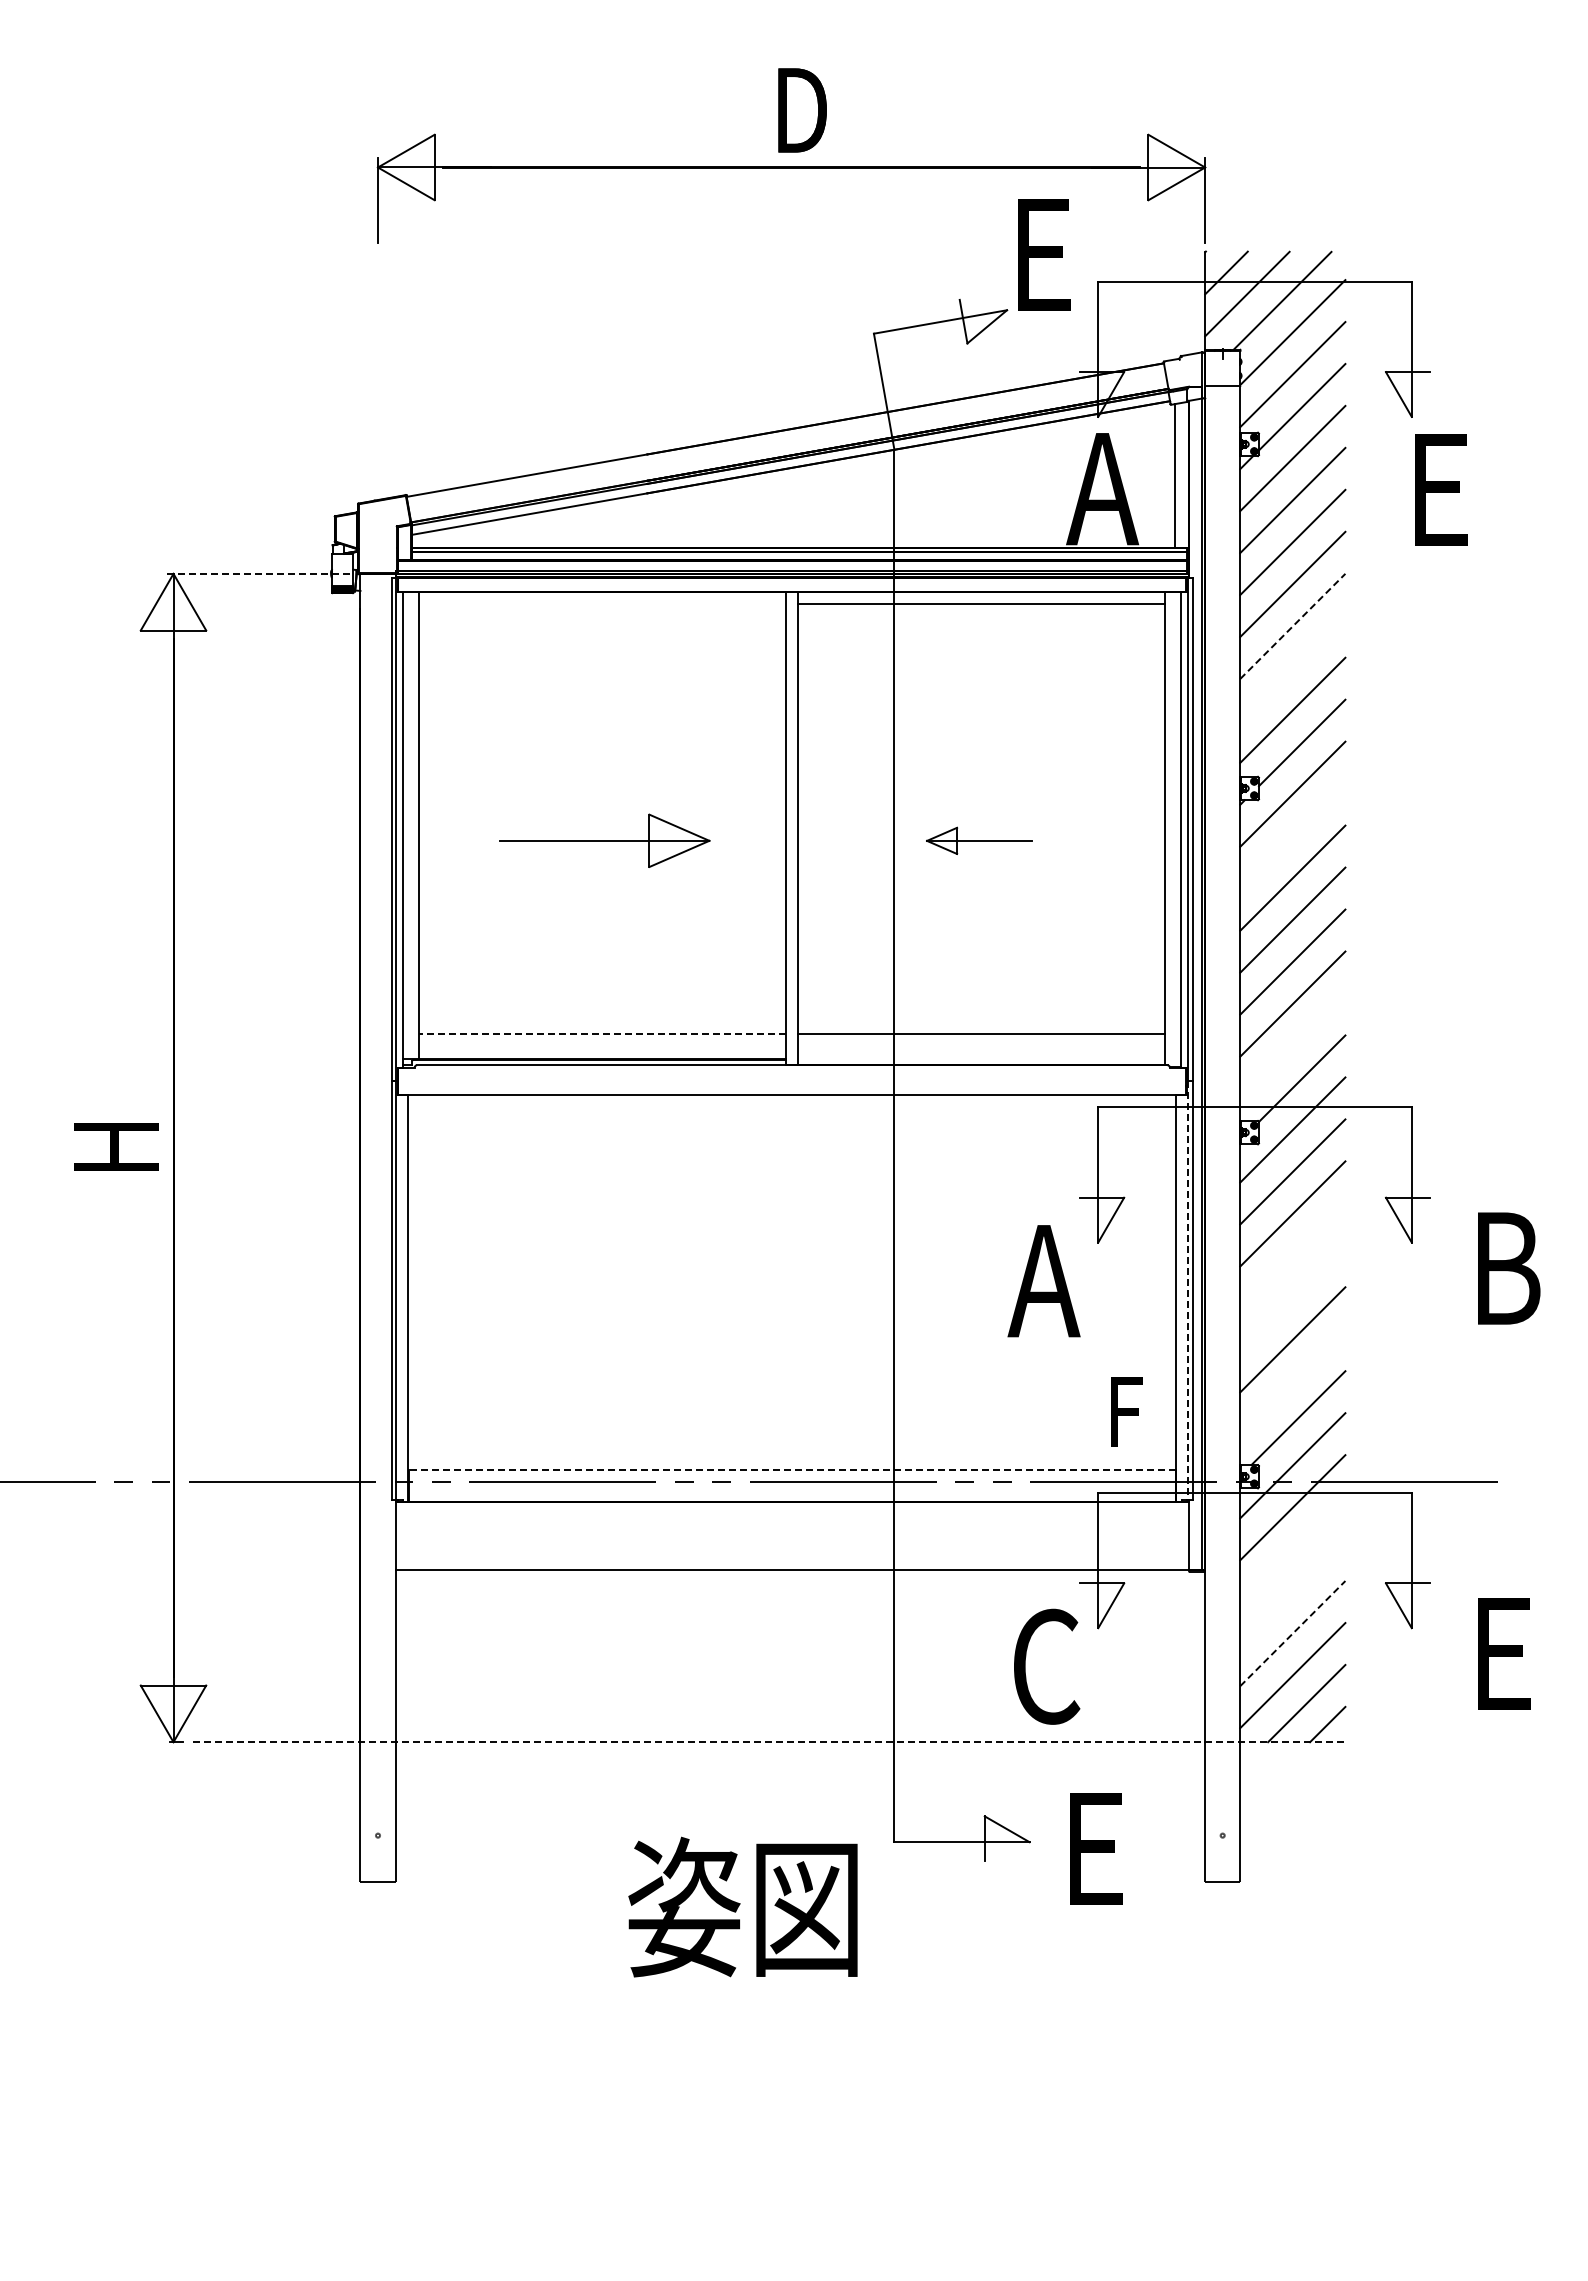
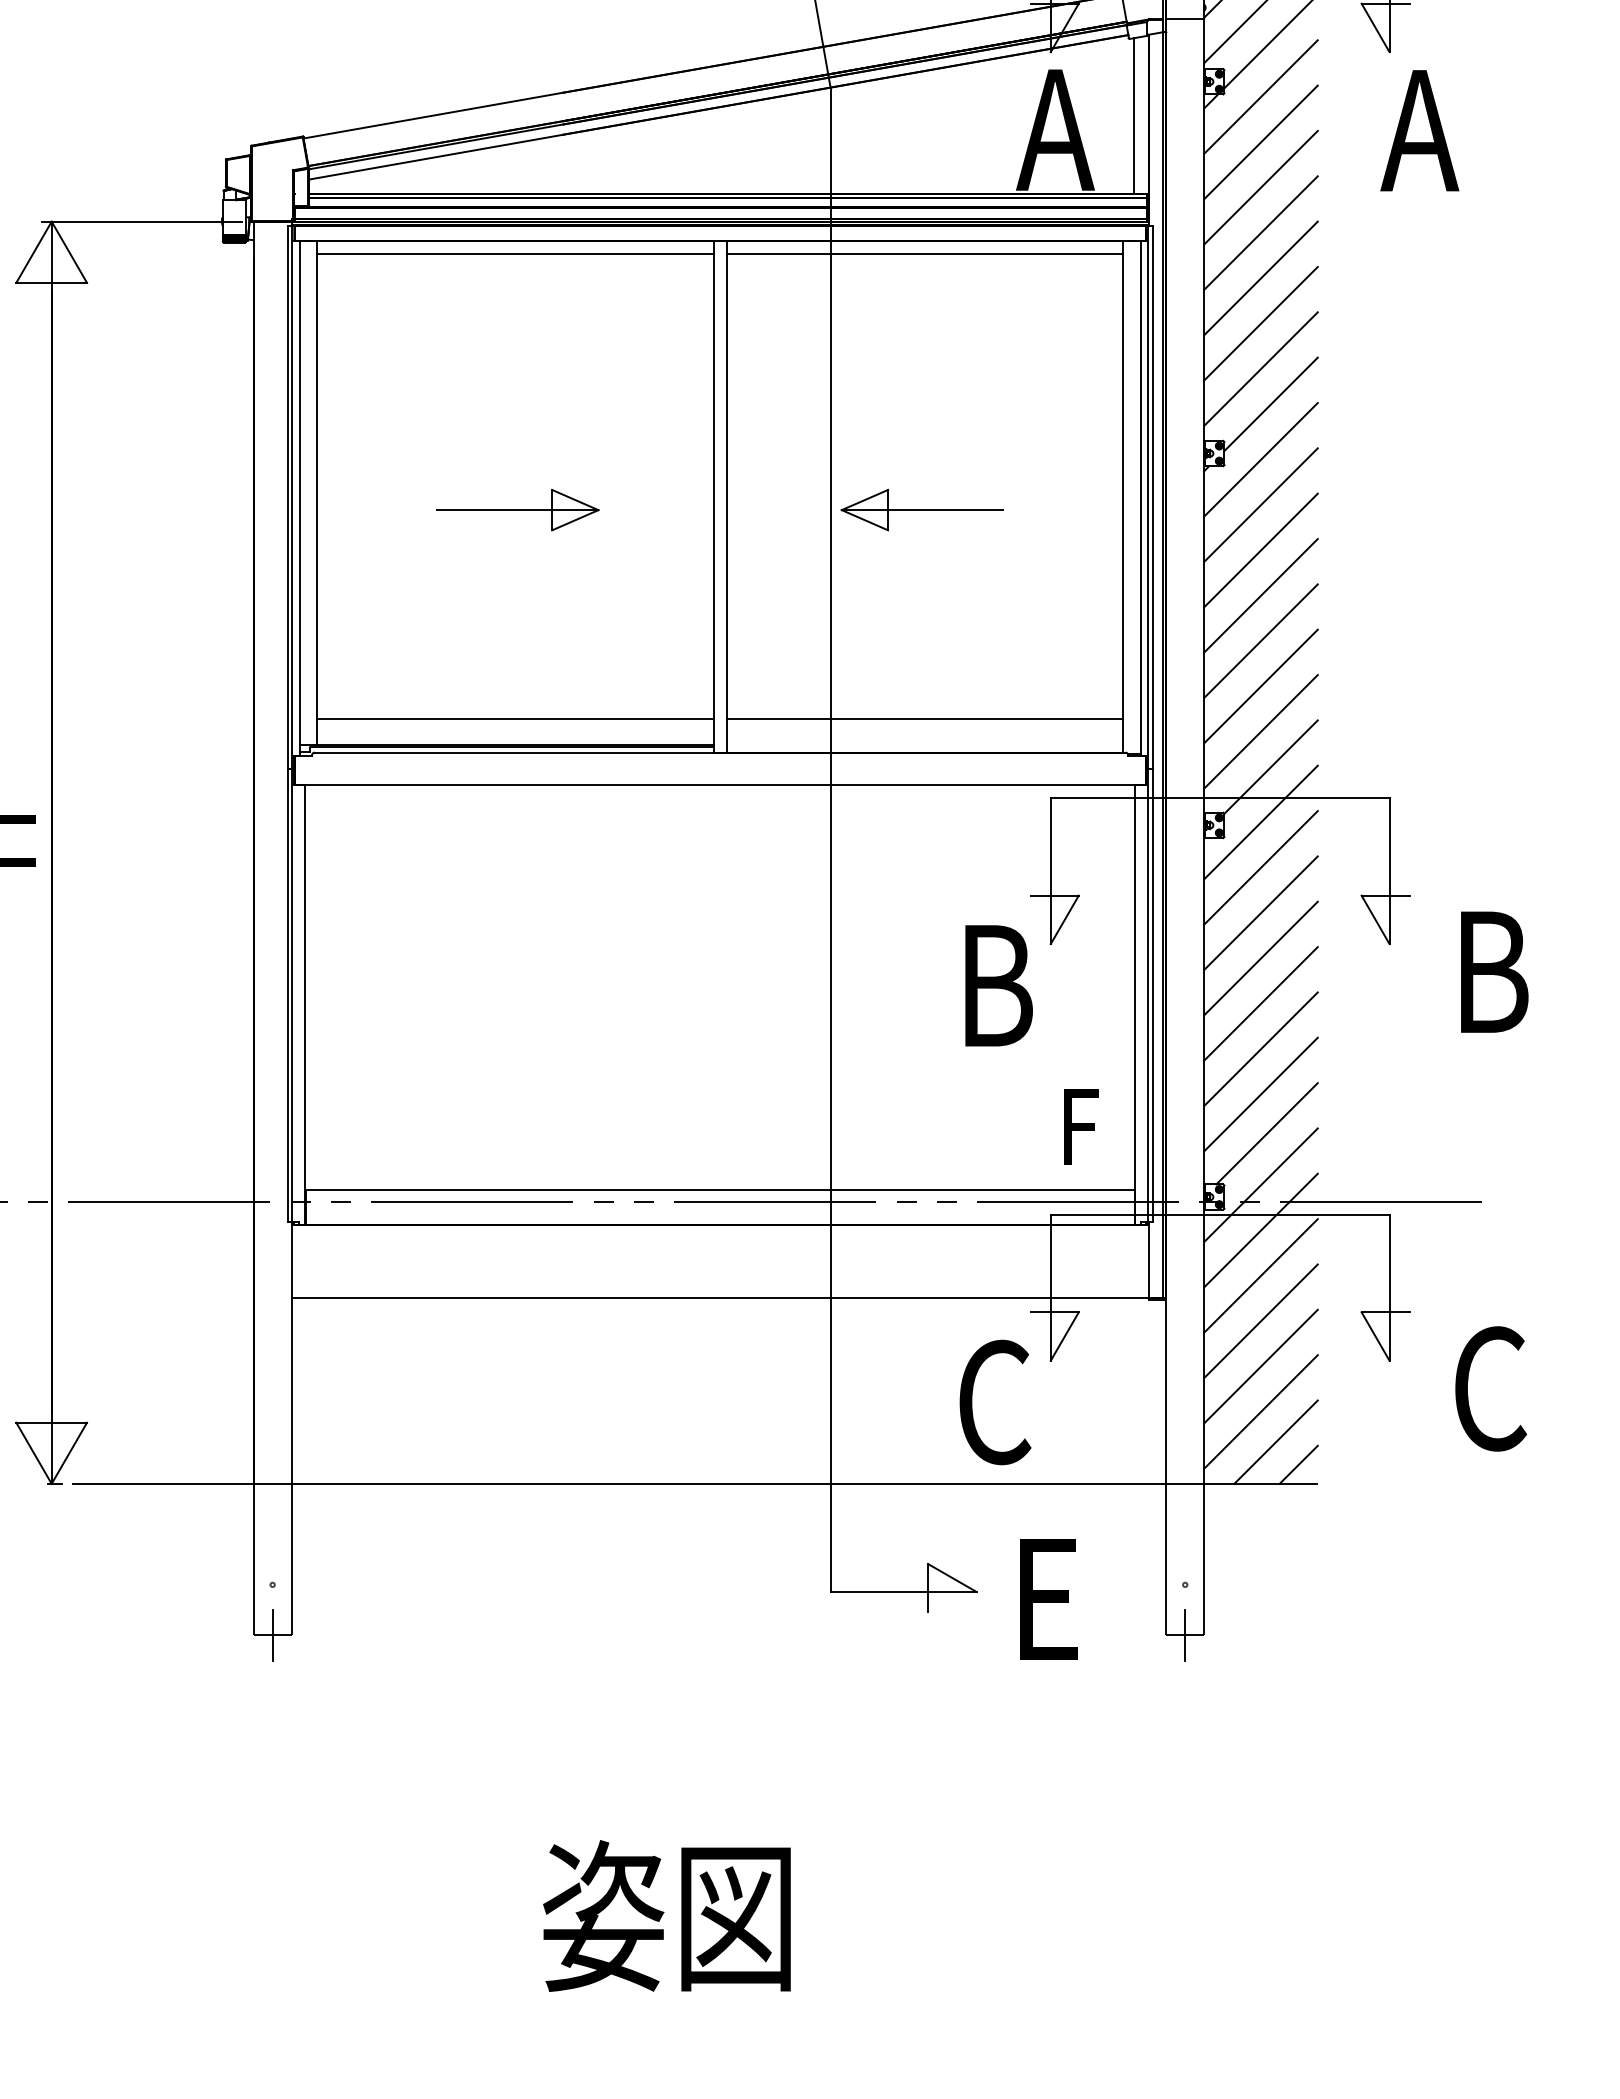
text: (1439, 489) -> (1419, 130), E -> A
line: (257, 573) -> (142, 221), dashed -> solid
line: (602, 604) -> (515, 254), added
line: (1293, 626) -> (1261, 278), dashed -> solid
line: (1292, 667) -> (1260, 322), added
line: (1292, 835) -> (1260, 504), added
part: (604, 840) -> (517, 509), size x0.71
part: (978, 840) -> (921, 509), size x1.43
line: (602, 1034) -> (515, 719), dashed -> solid
line: (1292, 1045) -> (1260, 731), added
line: (1292, 1255) -> (1260, 958), added
text: (1044, 1281) -> (992, 986), A -> B
line: (1188, 1290) -> (1148, 995), dashed -> solid
line: (1292, 1297) -> (1260, 1003), added
line: (1292, 1381) -> (1260, 1094), added
line: (792, 1469) -> (720, 1189), dashed -> solid
line: (1292, 1549) -> (1260, 1275), added
line: (1292, 1591) -> (1260, 1321), added
line: (1293, 1633) -> (1261, 1366), dashed -> solid
text: (1505, 1654) -> (1490, 1389), E -> C
line: (769, 1742) -> (695, 1484), dashed -> solid
line: (378, 1882) -> (273, 1635), added
line: (1222, 1882) -> (1185, 1635), added
text: (742, 1906) -> (666, 1915), moved

